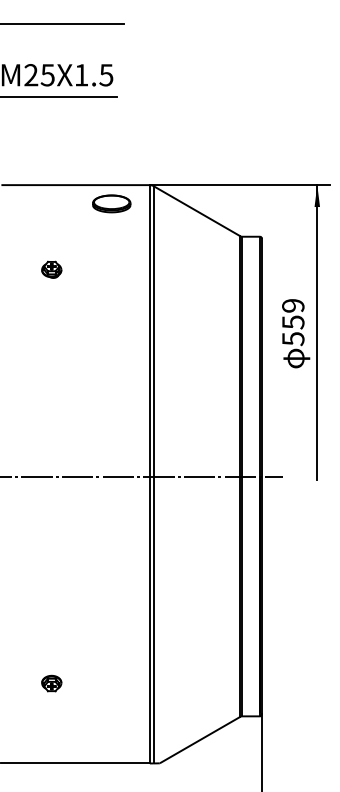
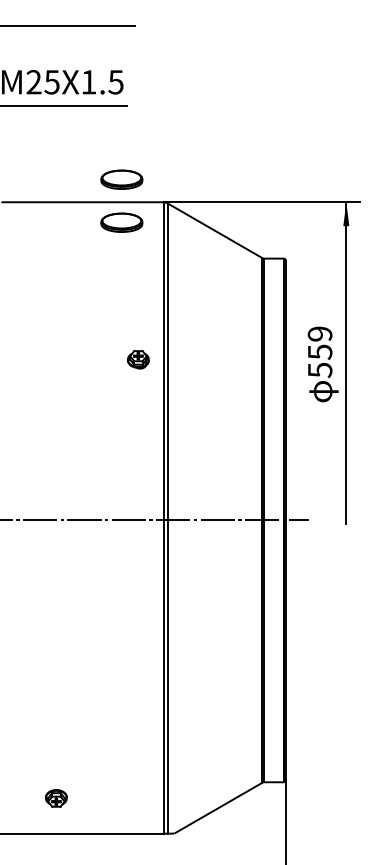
part: (111, 164) -> (121, 179), added
part: (51, 269) -> (138, 359), moved
part: (51, 683) -> (56, 798), moved

